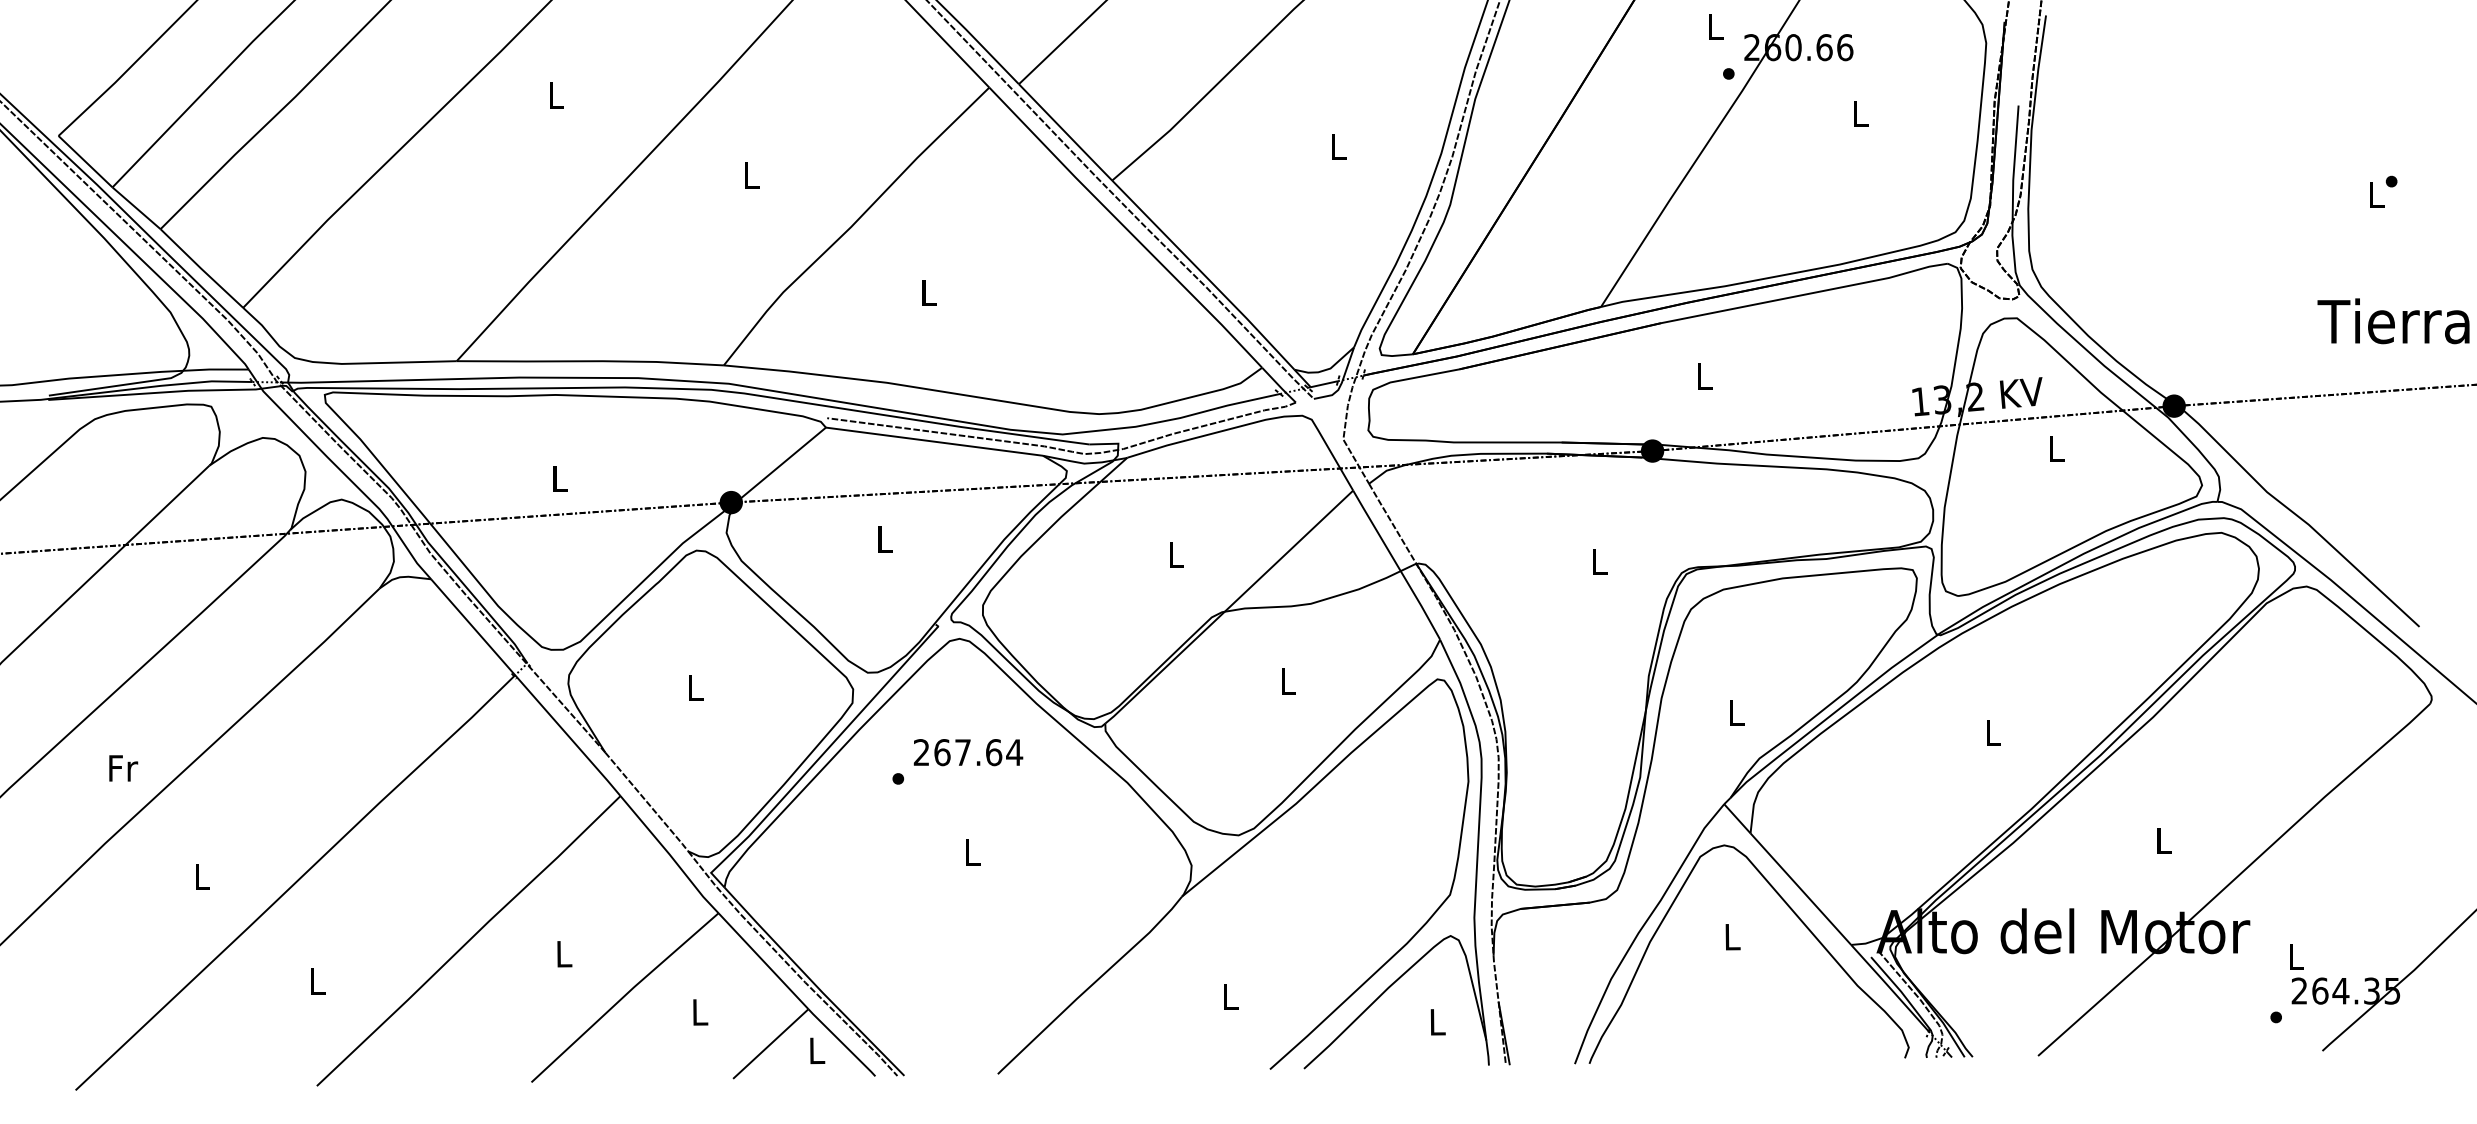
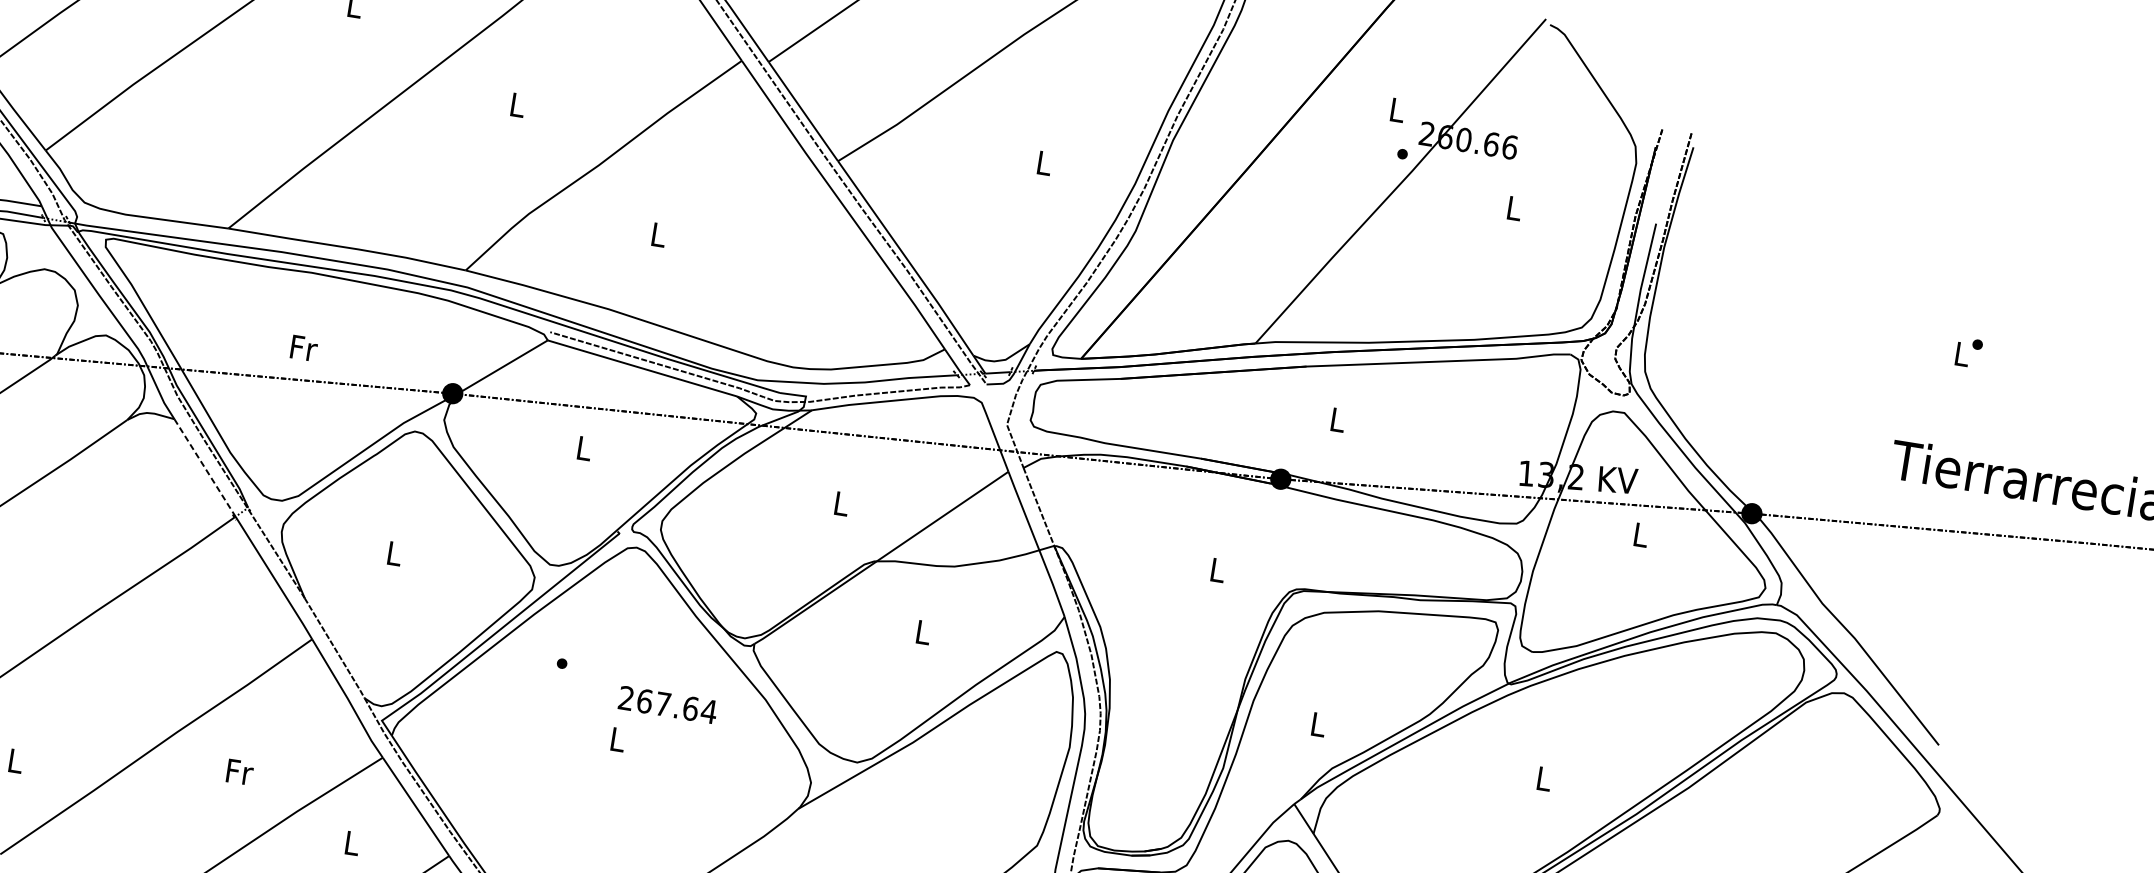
text: (560, 479) -> (303, 348), L -> Fr
line: (473, 627) -> (205, 468), solid -> dashed
text: (968, 752) -> (668, 704), moved
text: (564, 954) -> (239, 772), L -> Fr

